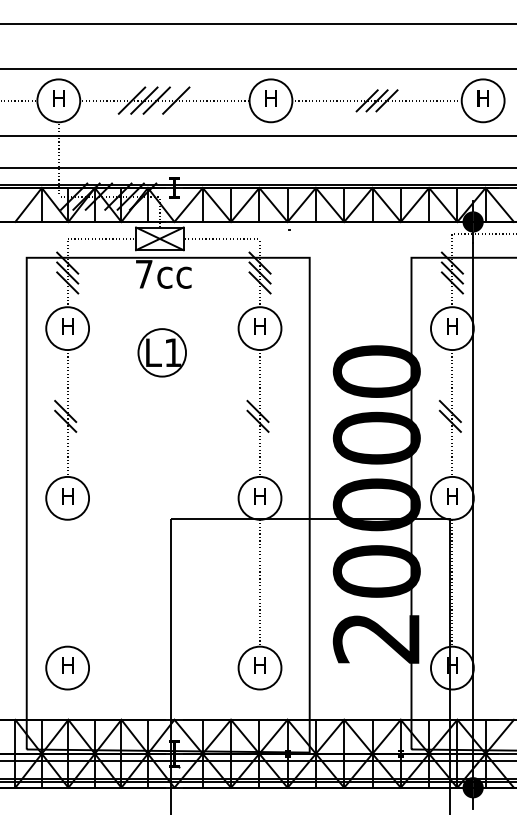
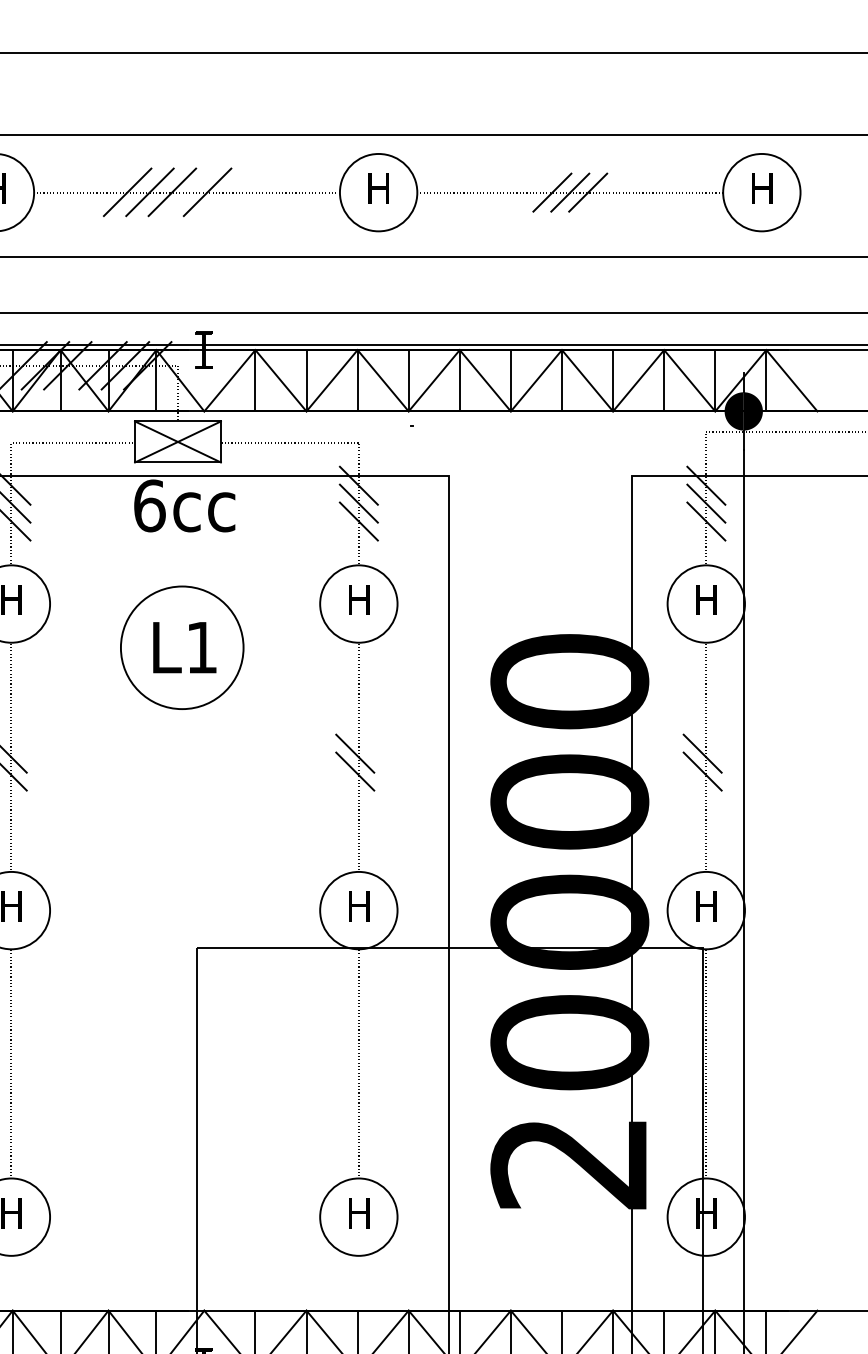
text: (144, 273) -> (150, 504), 7cc -> 6cc
circle: (162, 352) -> (182, 647), size x1.43
line: (67, 582) -> (11, 1062), added

